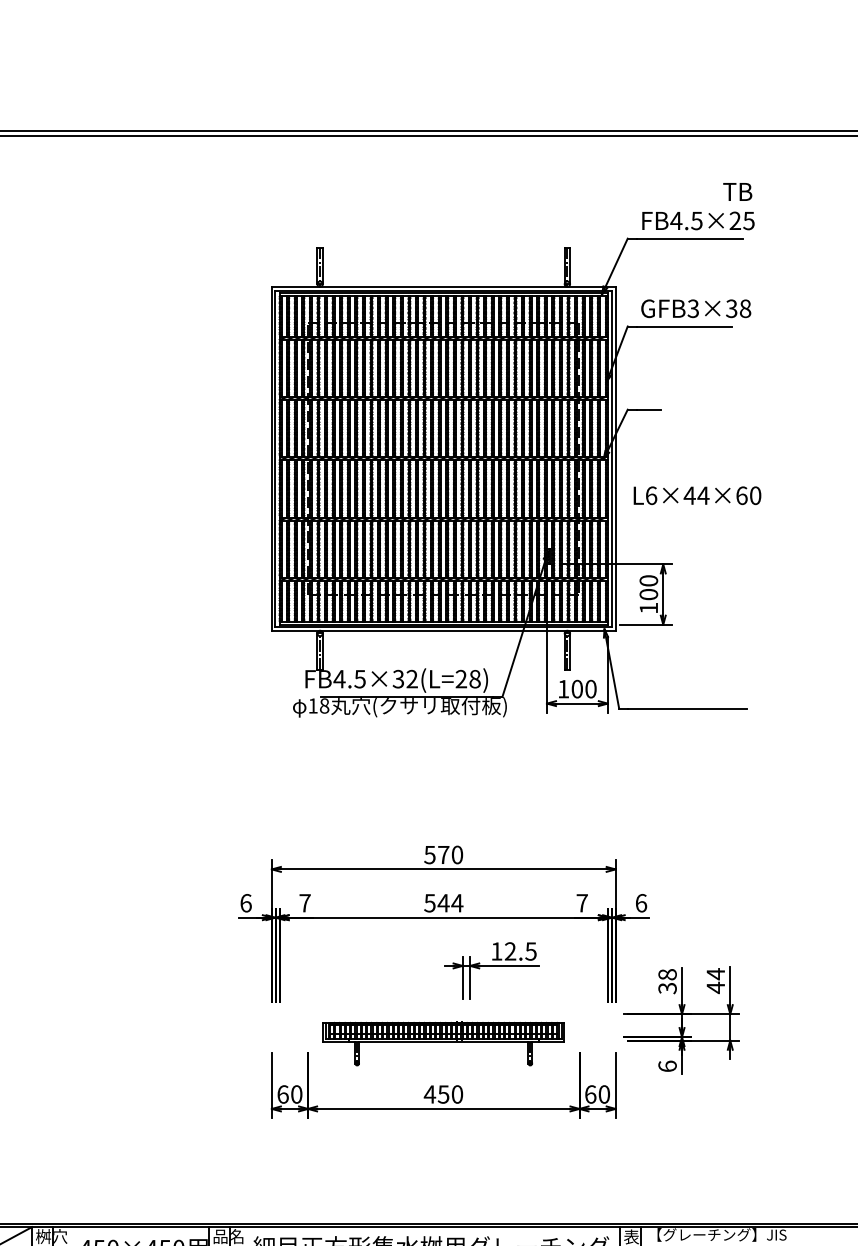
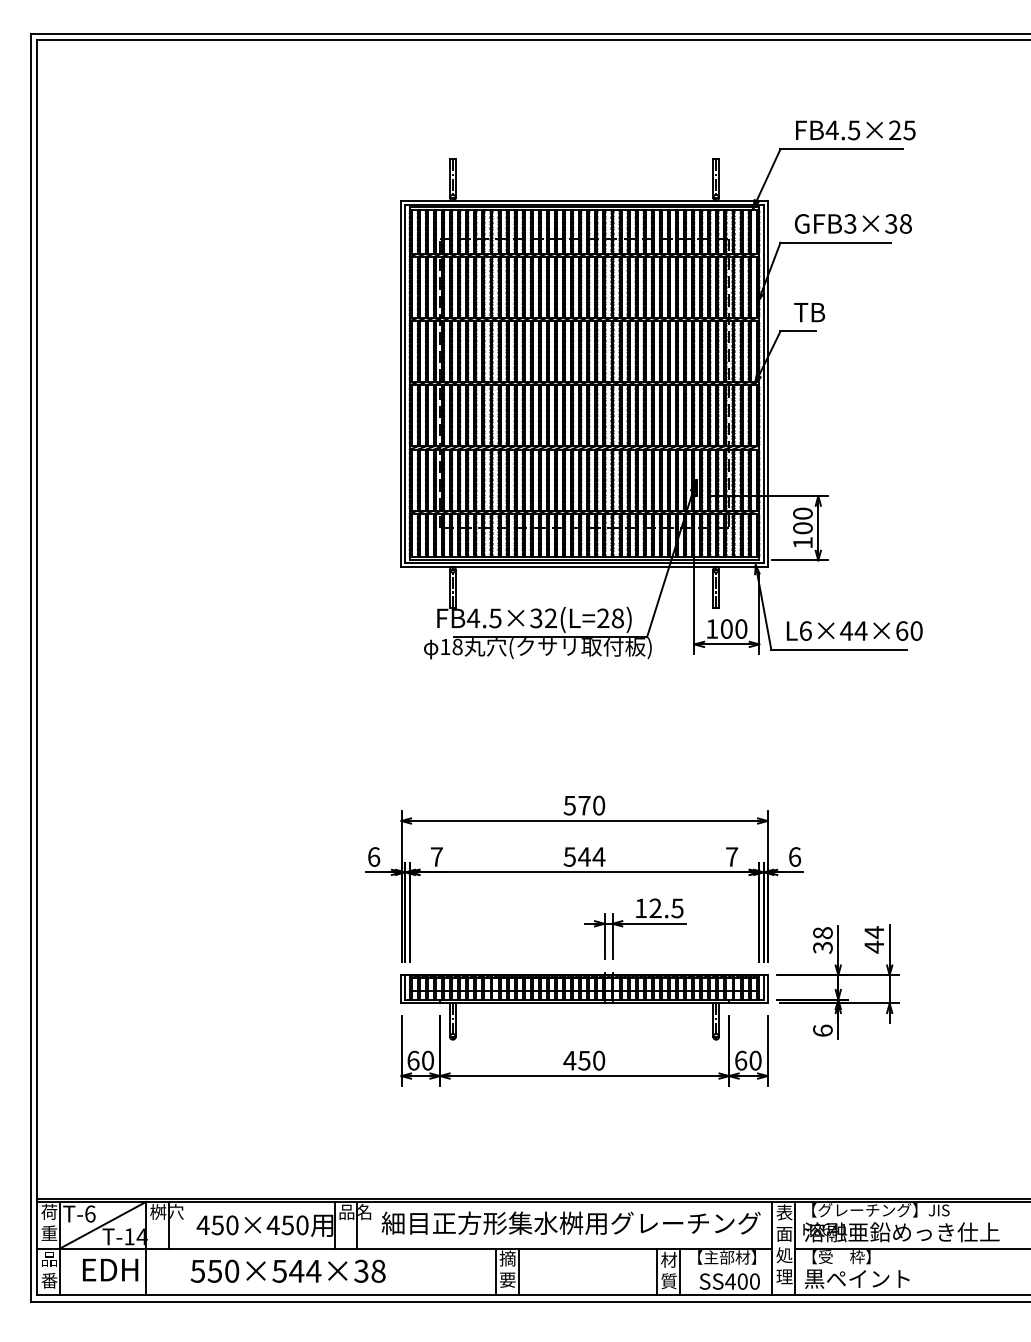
text: (737, 191) -> (809, 312), moved
text: (697, 495) -> (854, 630), moved
part: (443, 1043) -> (584, 1006), size x1.43

